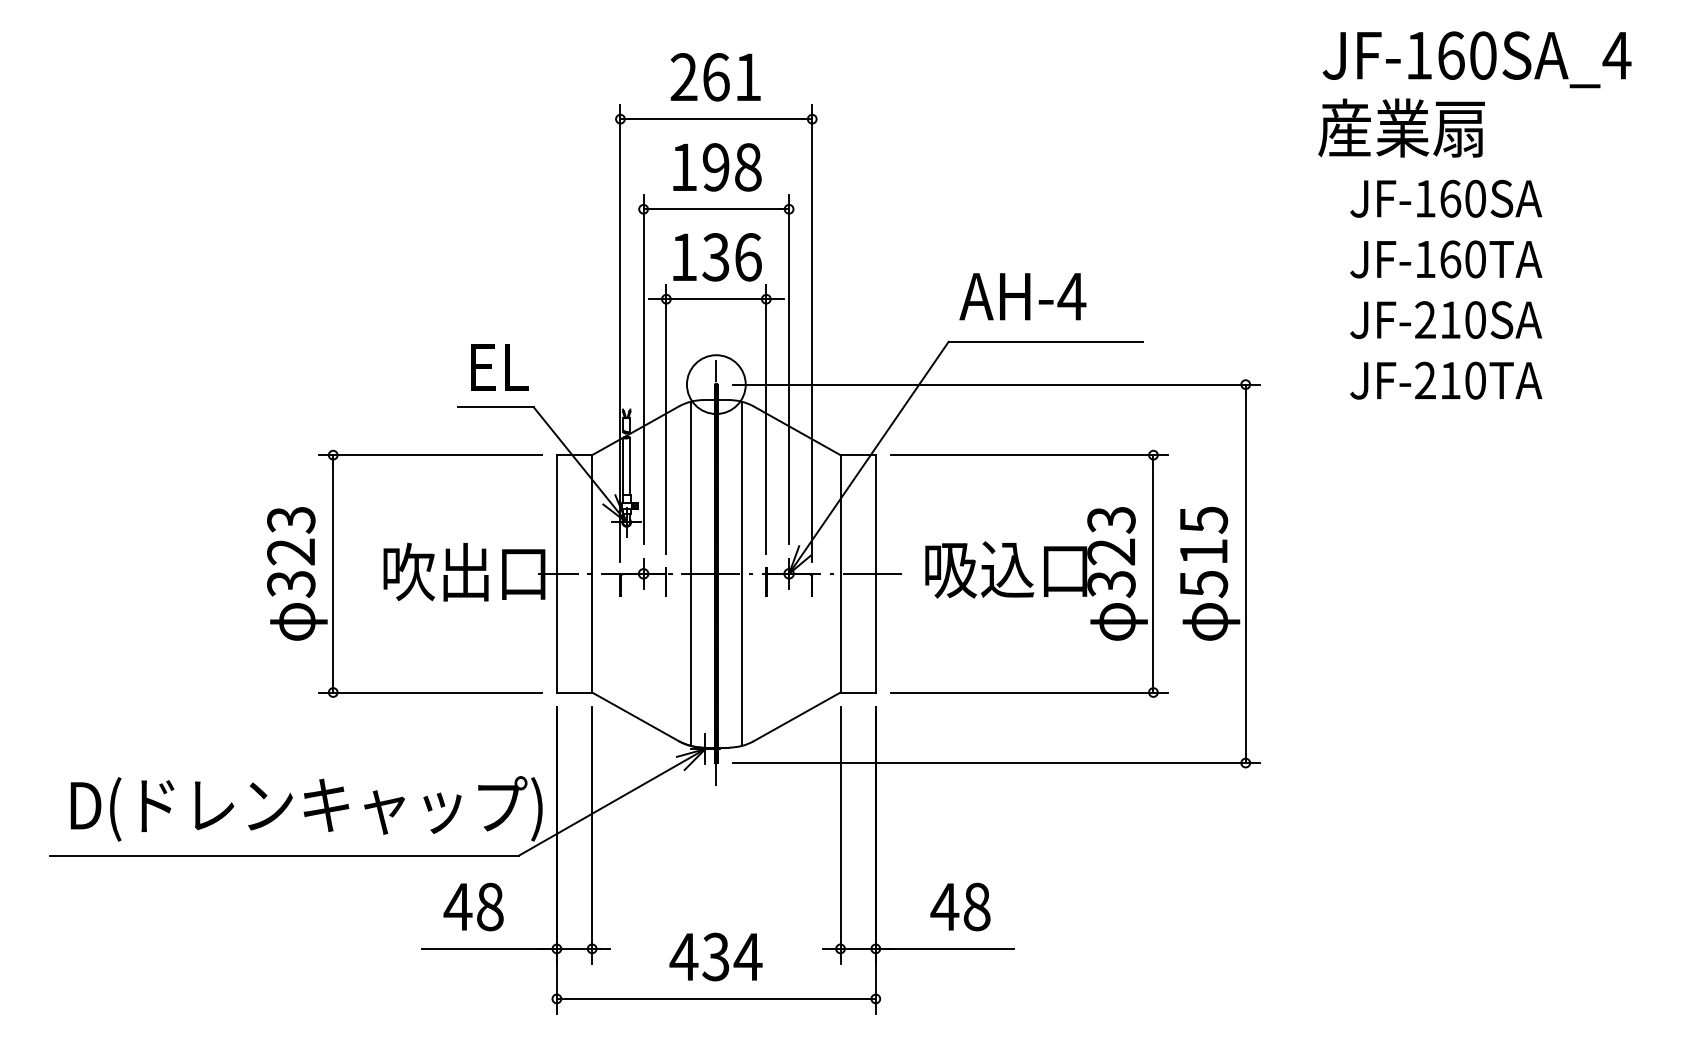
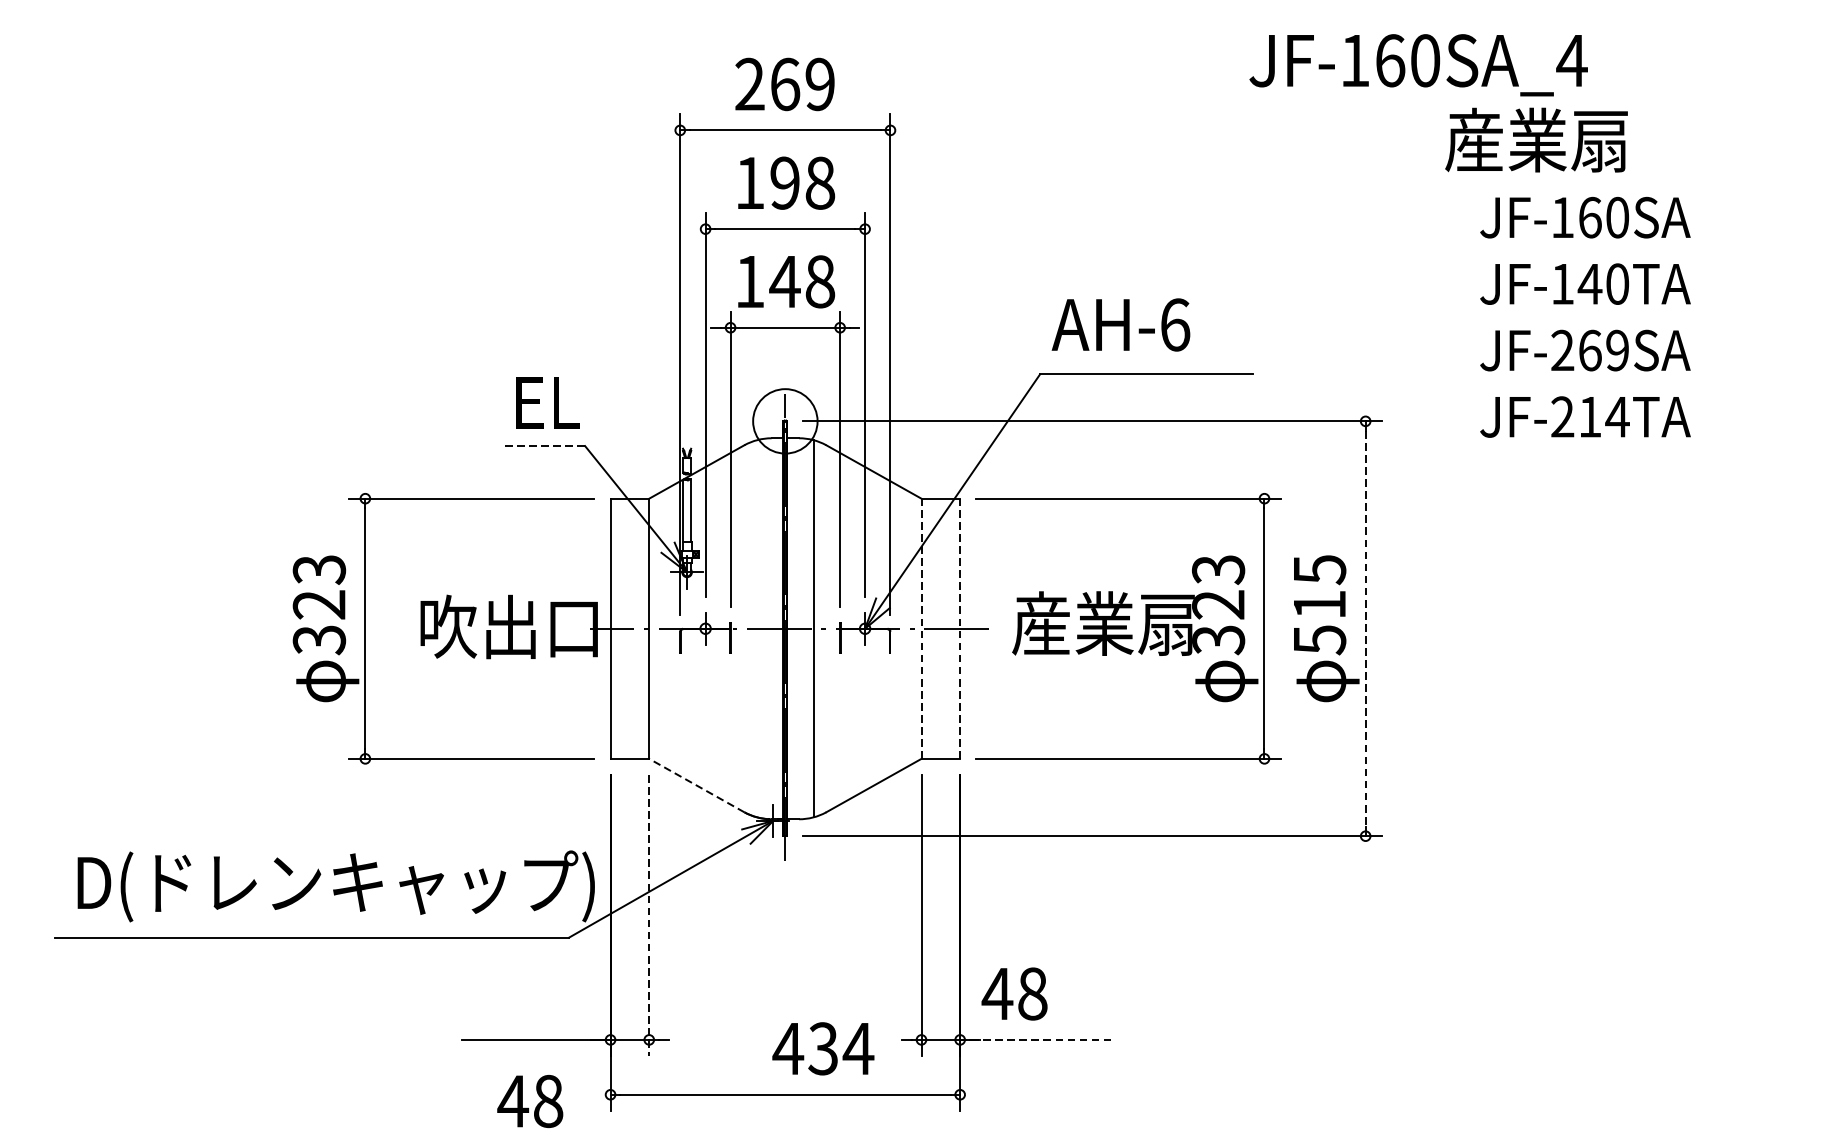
text: (1476, 59) -> (1418, 64), moved
text: (748, 77) -> (820, 84), 261 -> 269
text: (731, 257) -> (801, 282), 136 -> 148
text: (1450, 259) -> (1590, 284), JF-160TA -> JF-140TA
text: (1071, 296) -> (1174, 324), AH-4 -> AH-6
text: (1462, 320) -> (1603, 351), JF-210SA -> JF-269SA
text: (1475, 380) -> (1617, 416), JF-210TA -> JF-214TA
line: (495, 407) -> (543, 446), solid -> dashed
text: (1006, 568) -> (1103, 622), 吸込口 -> 産業扇
line: (690, 573) -> (757, 628), removed
line: (840, 573) -> (921, 628), solid -> dashed
line: (875, 573) -> (959, 628), solid -> dashed
line: (1245, 574) -> (1365, 629), solid -> dashed
line: (635, 716) -> (696, 785), solid -> dashed
line: (592, 835) -> (649, 915), solid -> dashed
text: (473, 906) -> (530, 1100), moved
text: (960, 906) -> (1014, 993), moved
line: (944, 948) -> (1035, 1039), solid -> dashed
text: (715, 956) -> (822, 1048), moved

